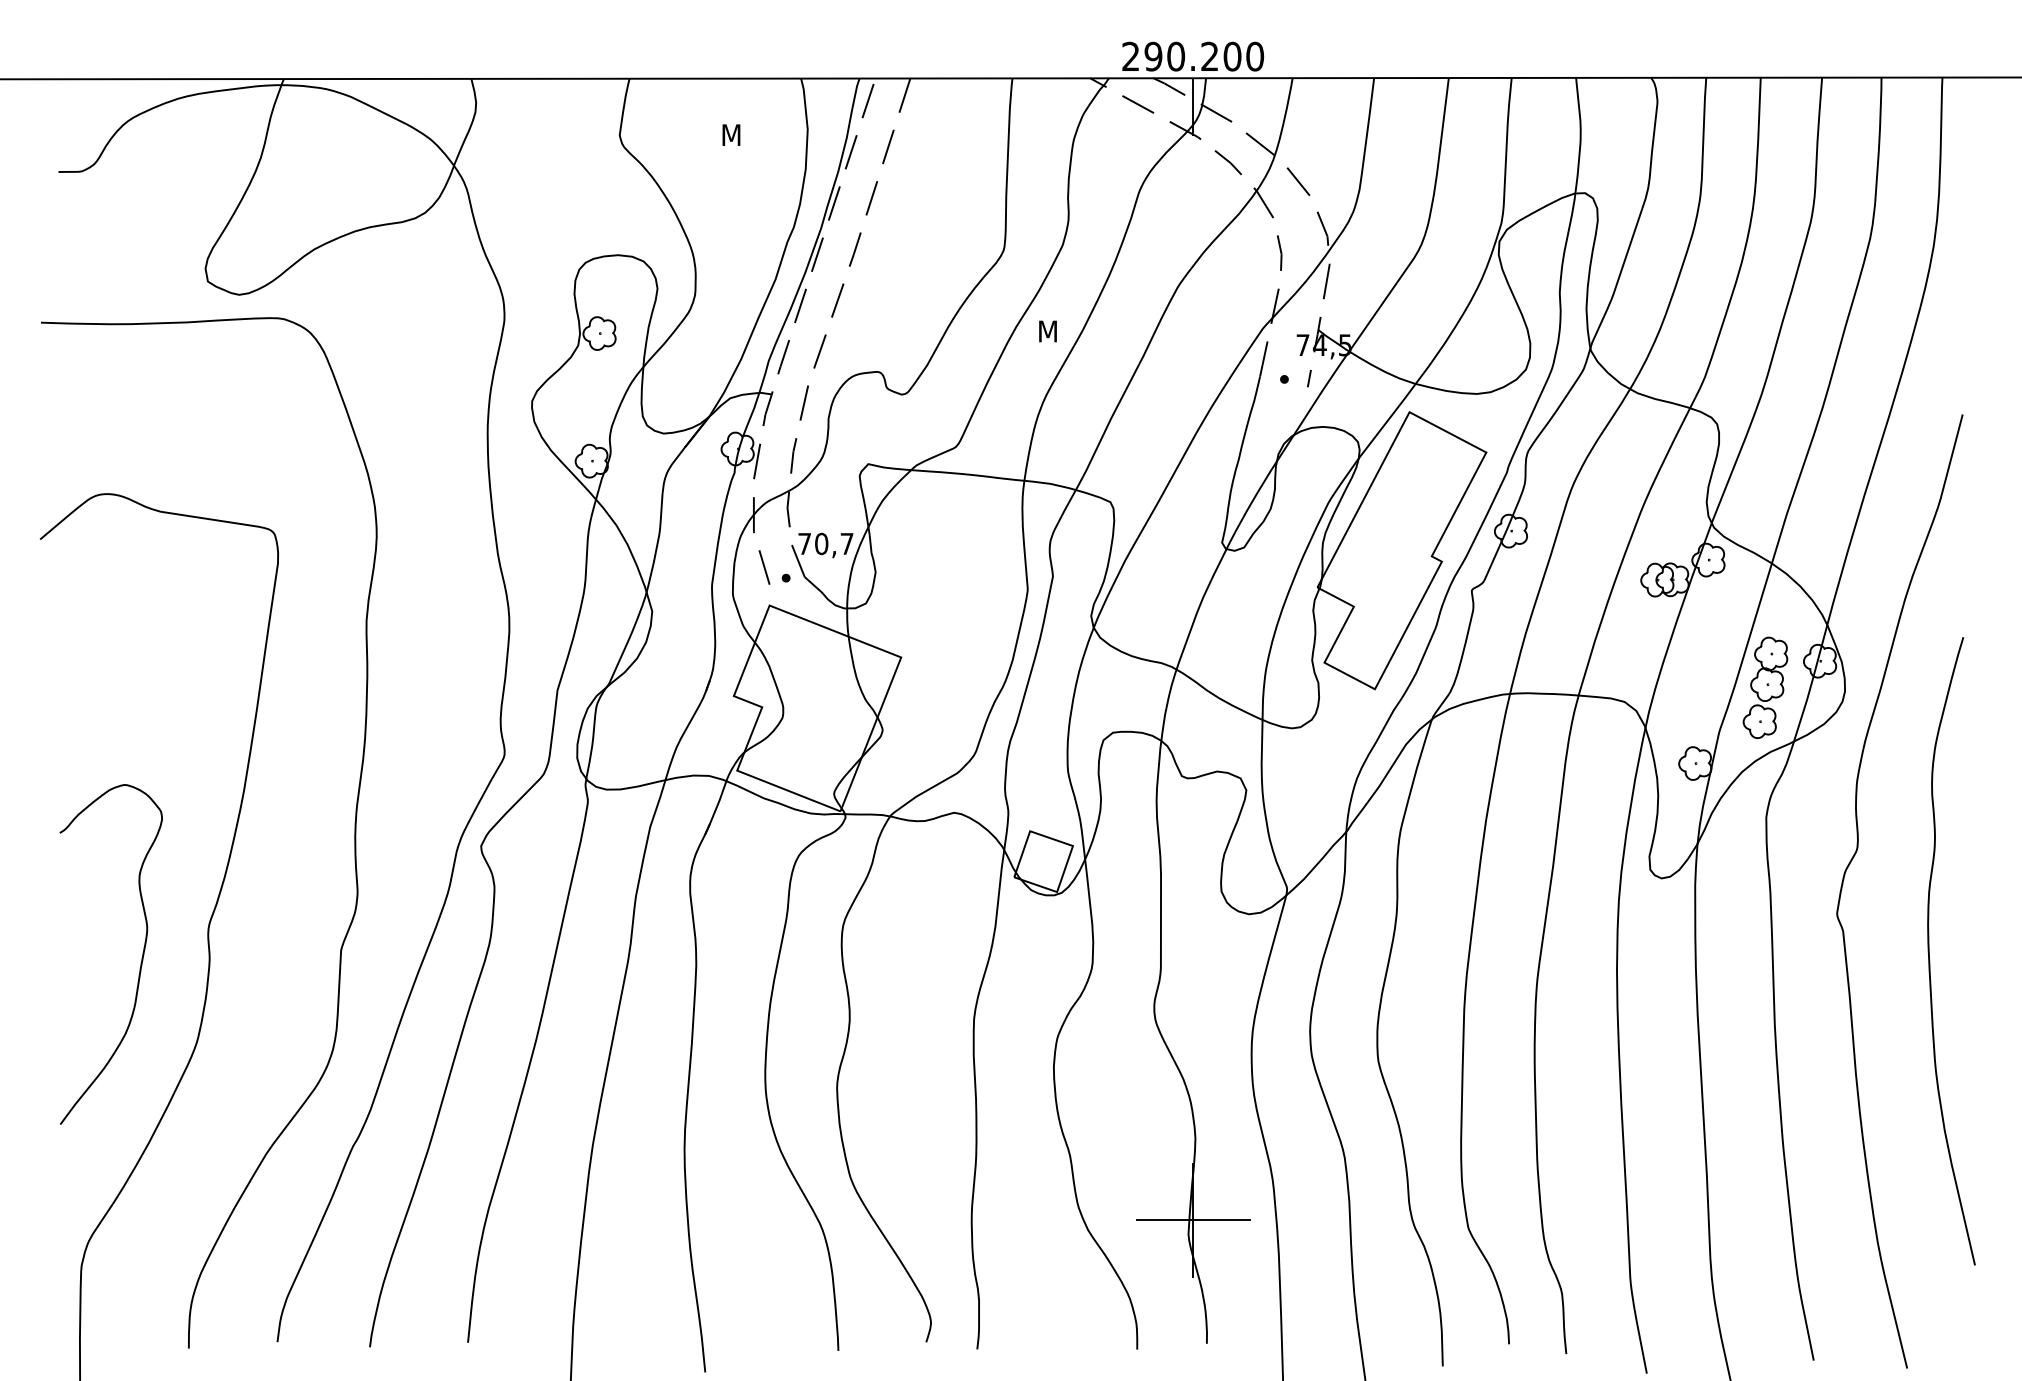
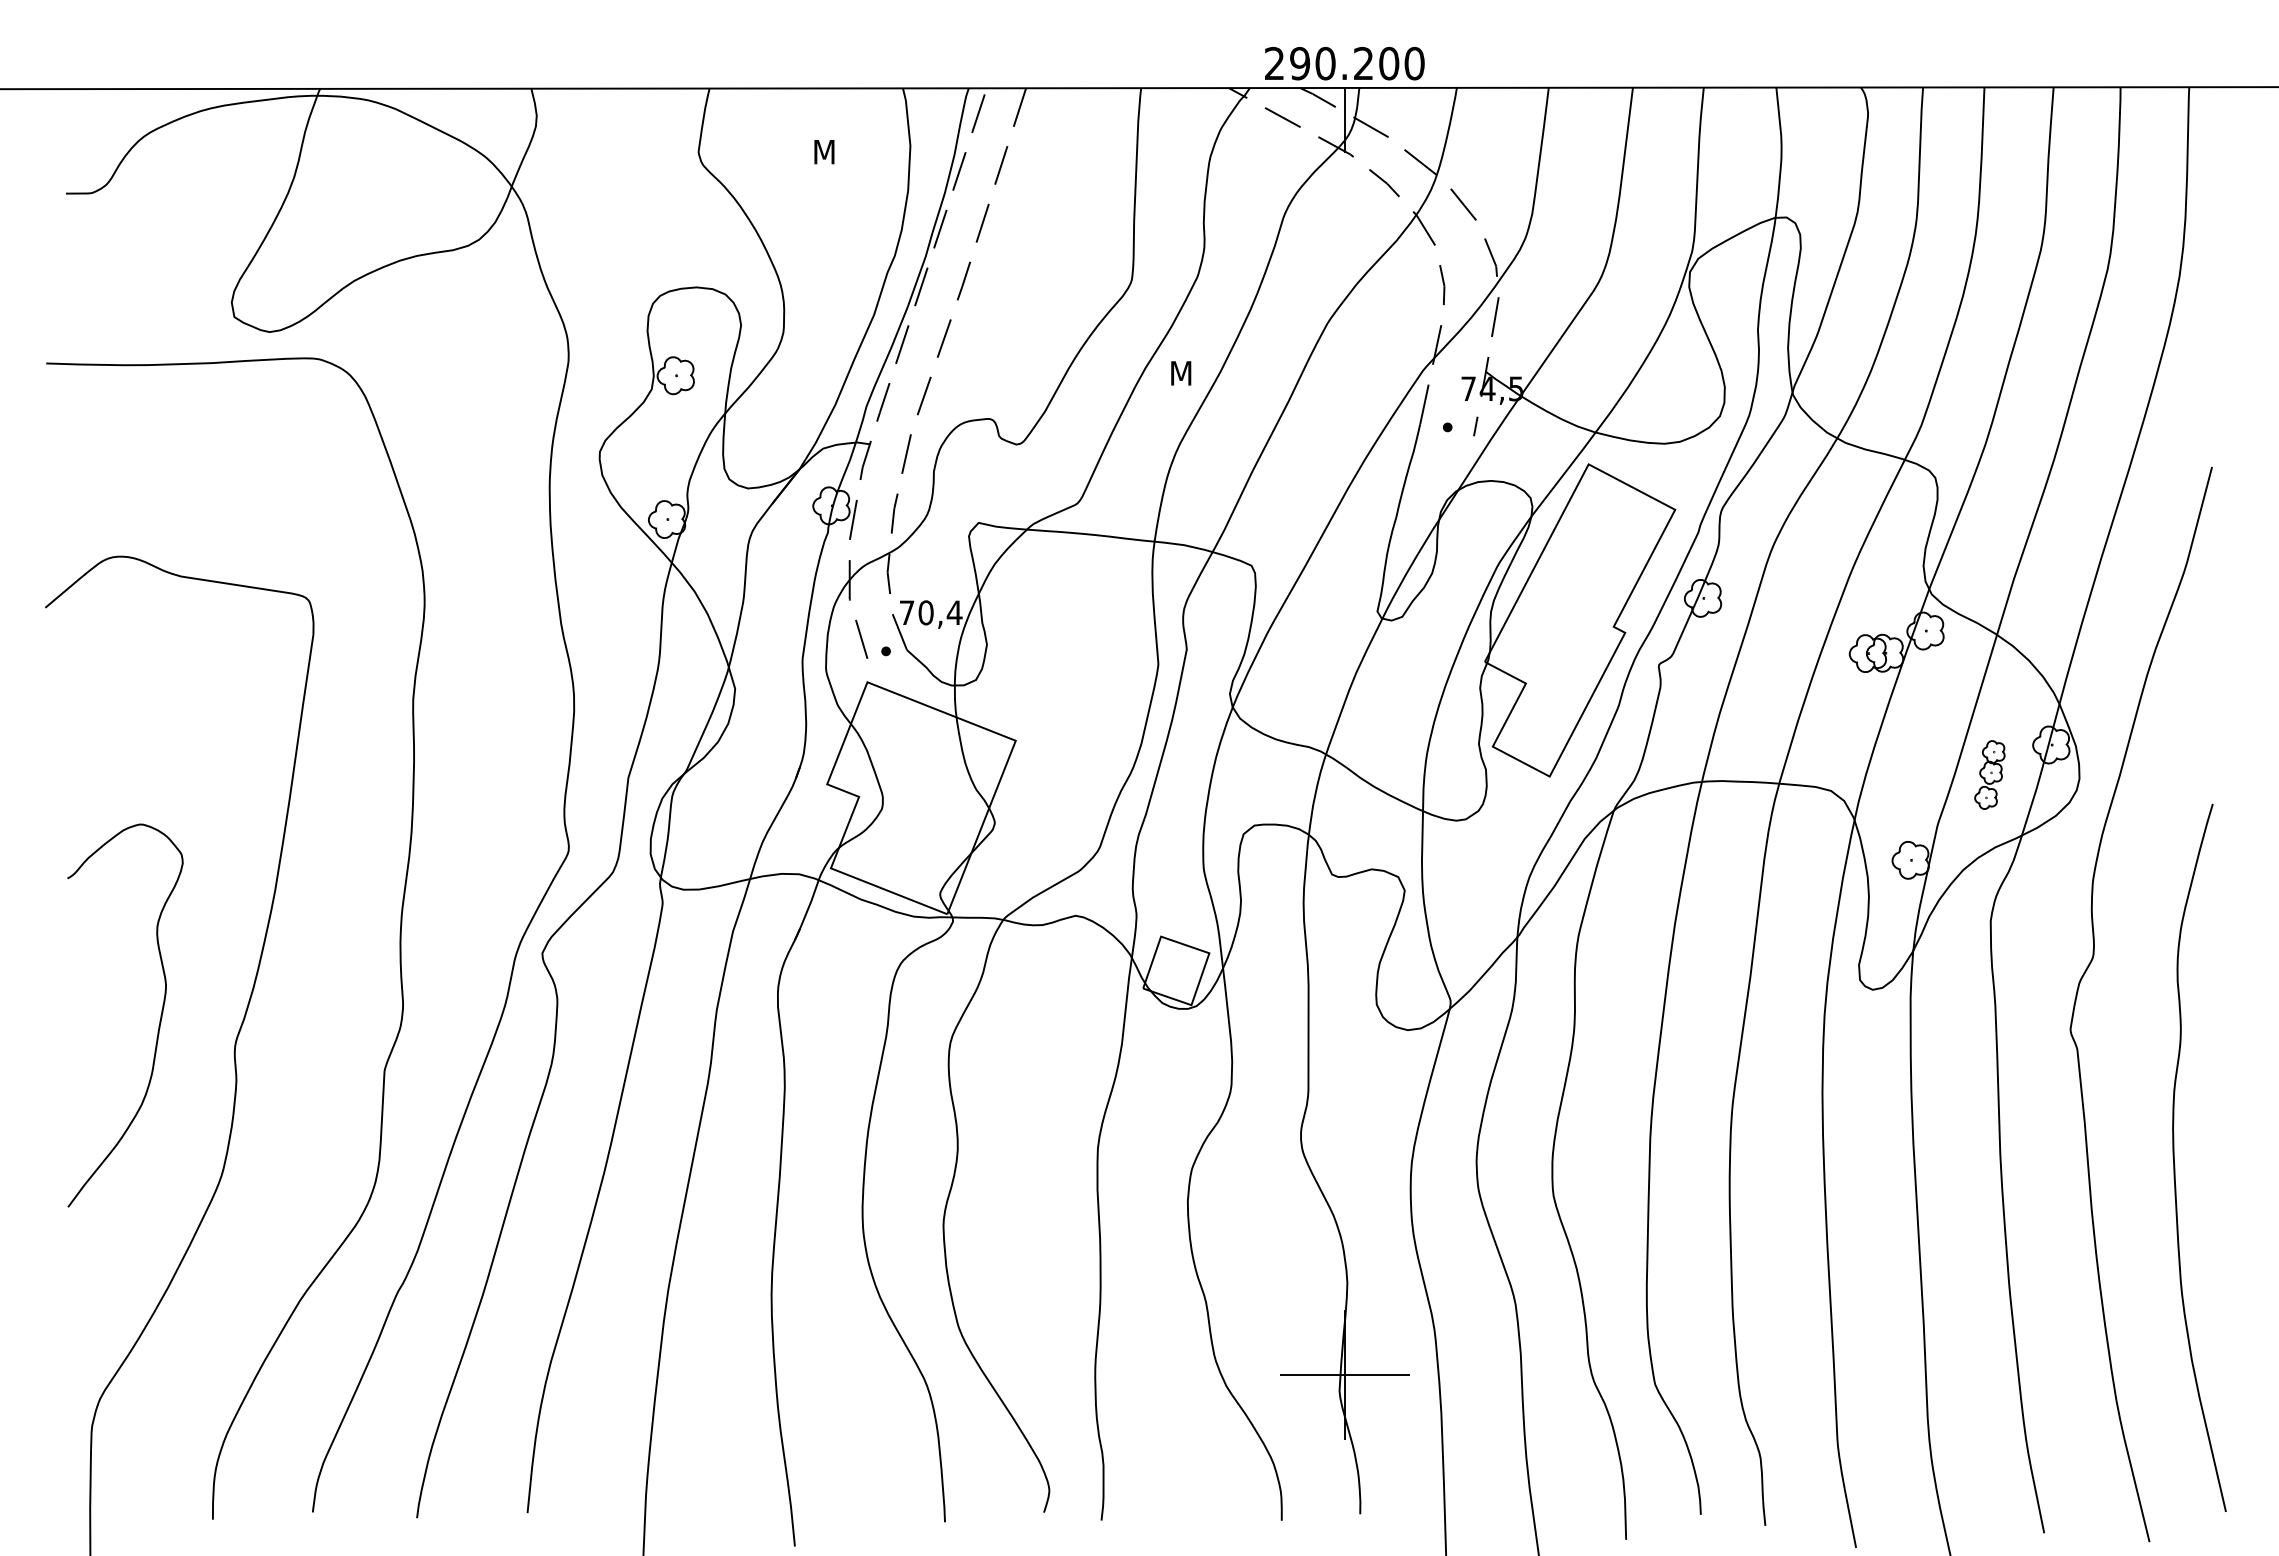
text: (846, 543) -> (954, 612), 70,7 -> 70,4
part: (1765, 687) -> (1989, 774), size x0.6
curve: (1929, 950) -> (2174, 1157), moved
curve: (141, 958) -> (159, 1020), moved

